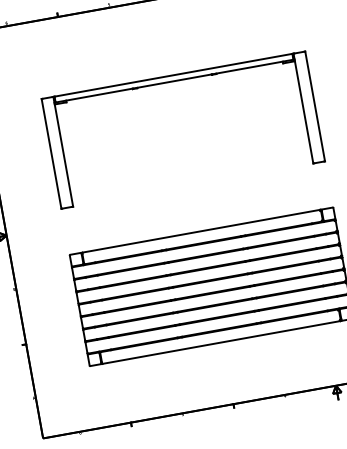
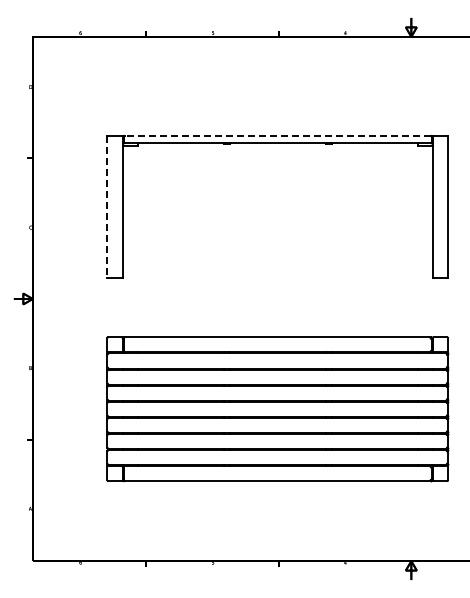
line: (173, 75) -> (277, 135), solid -> dashed
line: (51, 153) -> (107, 206), solid -> dashed

